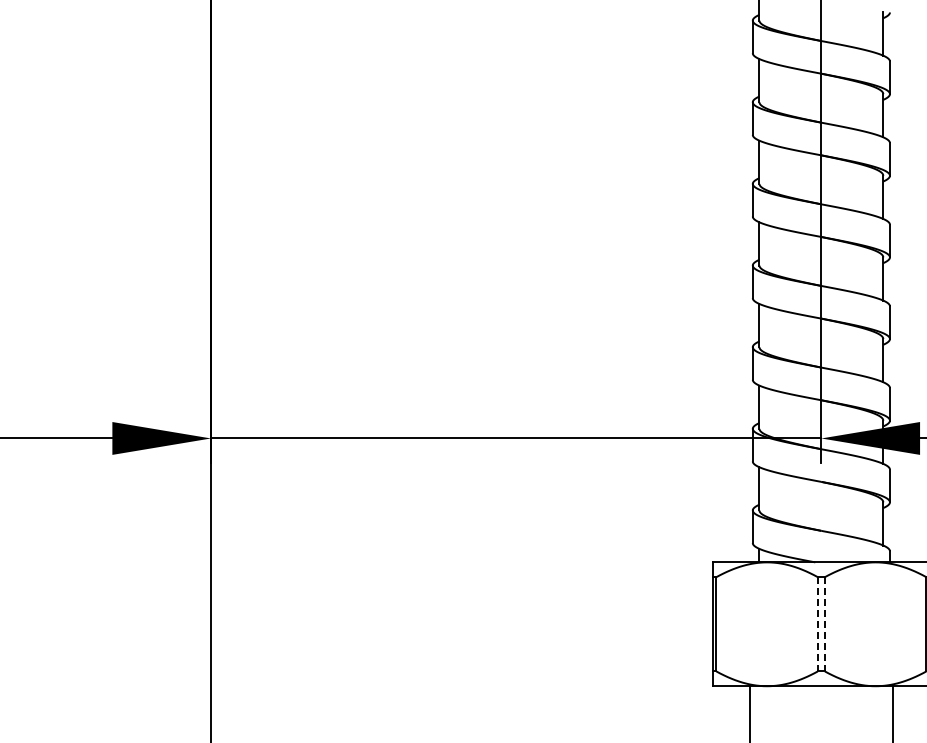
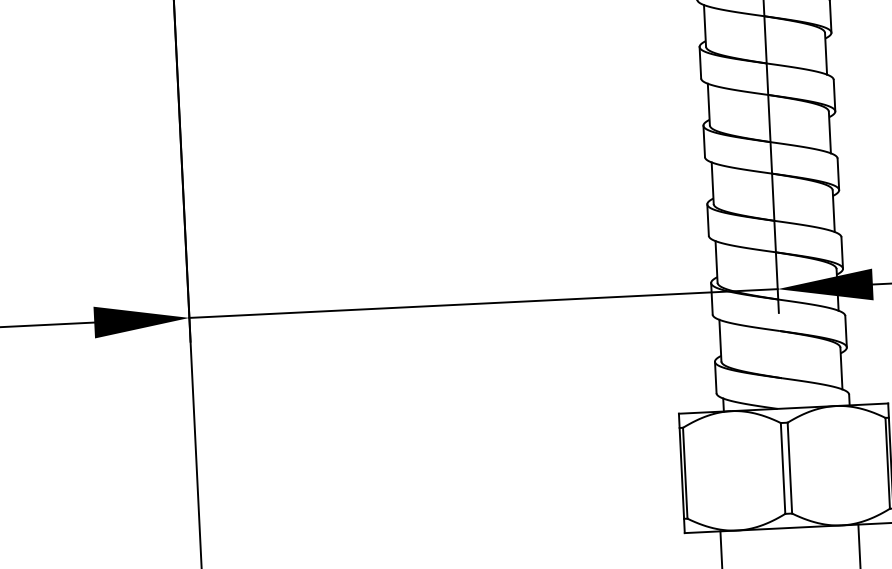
line: (817, 624) -> (782, 468), dashed -> solid
line: (824, 624) -> (789, 468), dashed -> solid

